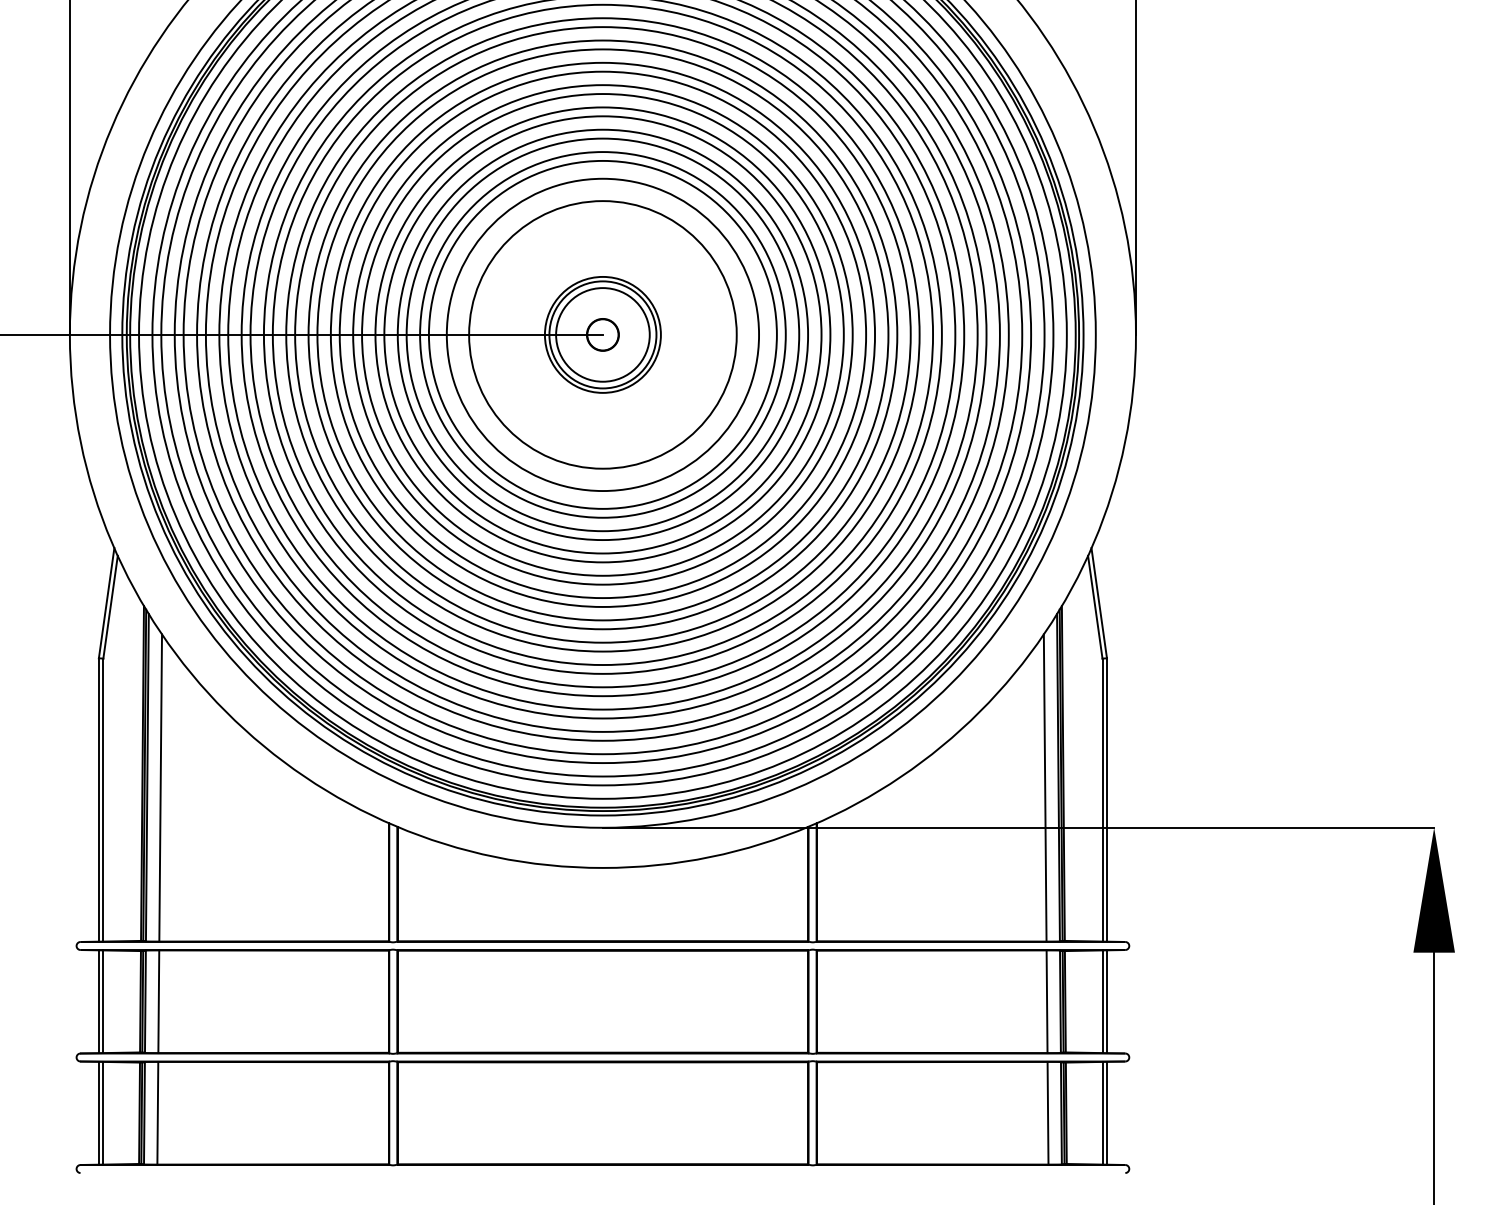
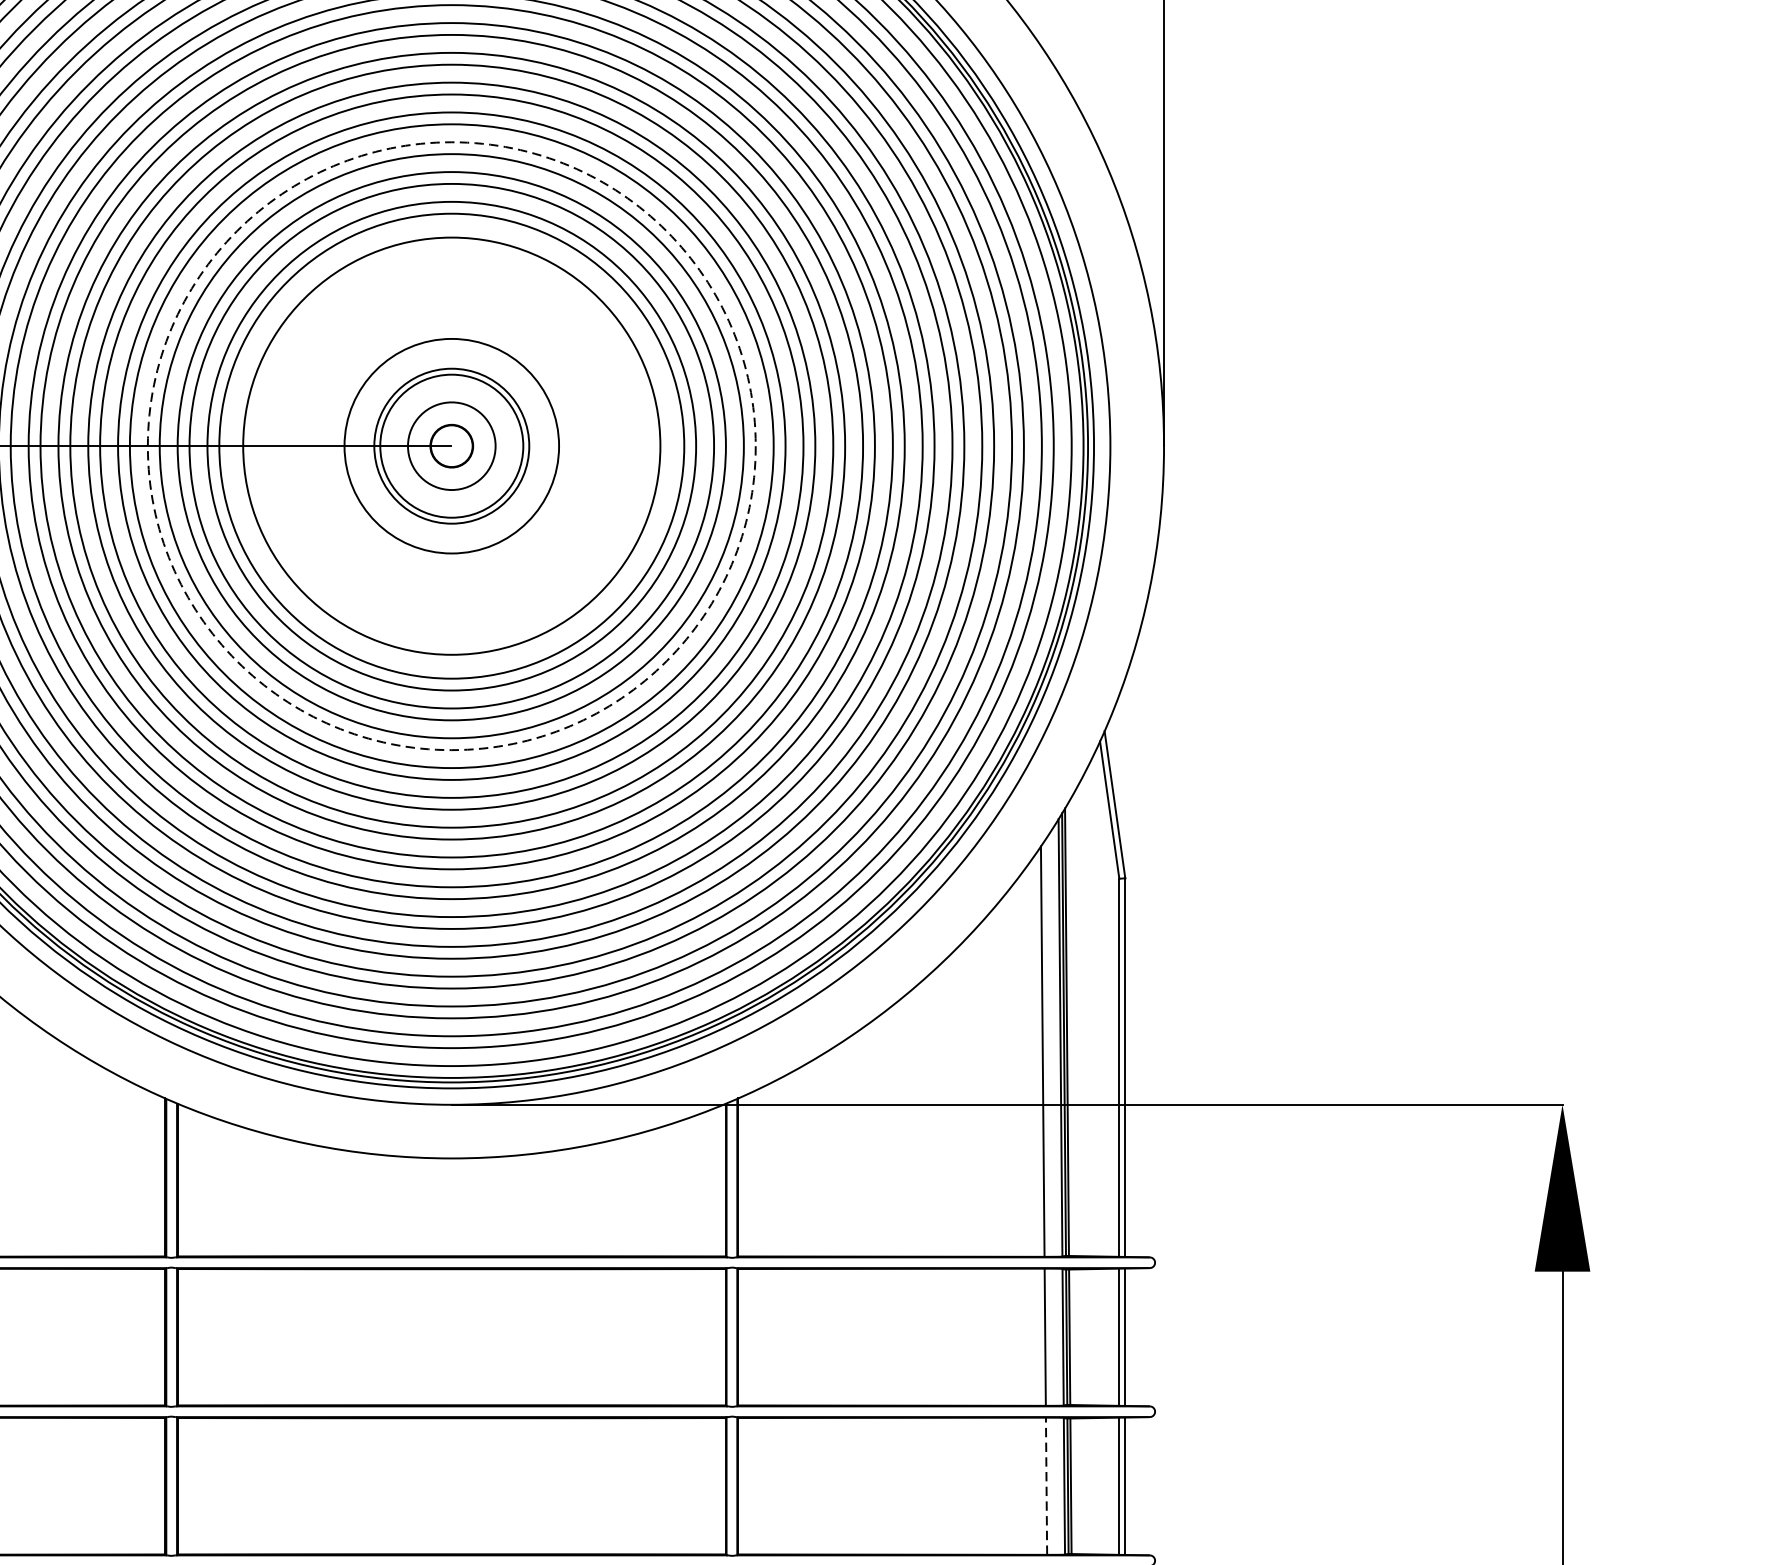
circle: (602, 334) -> (451, 445), size x0.6
circle: (602, 334) -> (451, 445), size x0.7
circle: (602, 334) -> (451, 445), solid -> dashed
line: (1048, 1112) -> (1047, 1485), solid -> dashed

